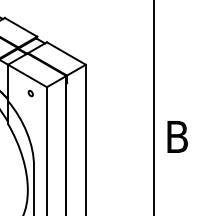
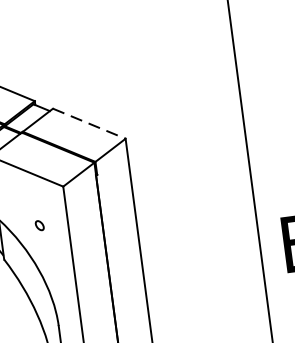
line: (66, 53) -> (89, 123), solid -> dashed
part: (30, 93) -> (39, 225), moved

